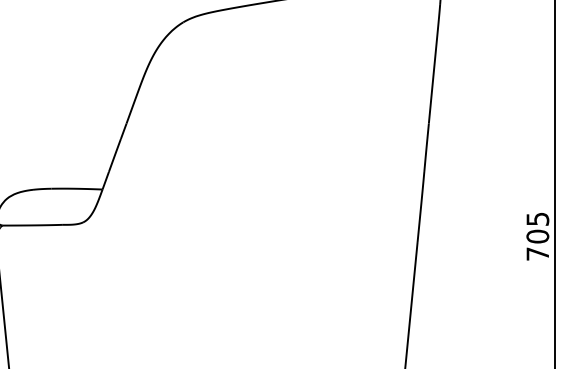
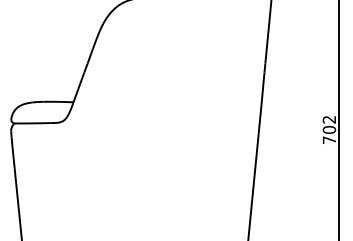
text: (537, 218) -> (329, 119), 705 -> 702

